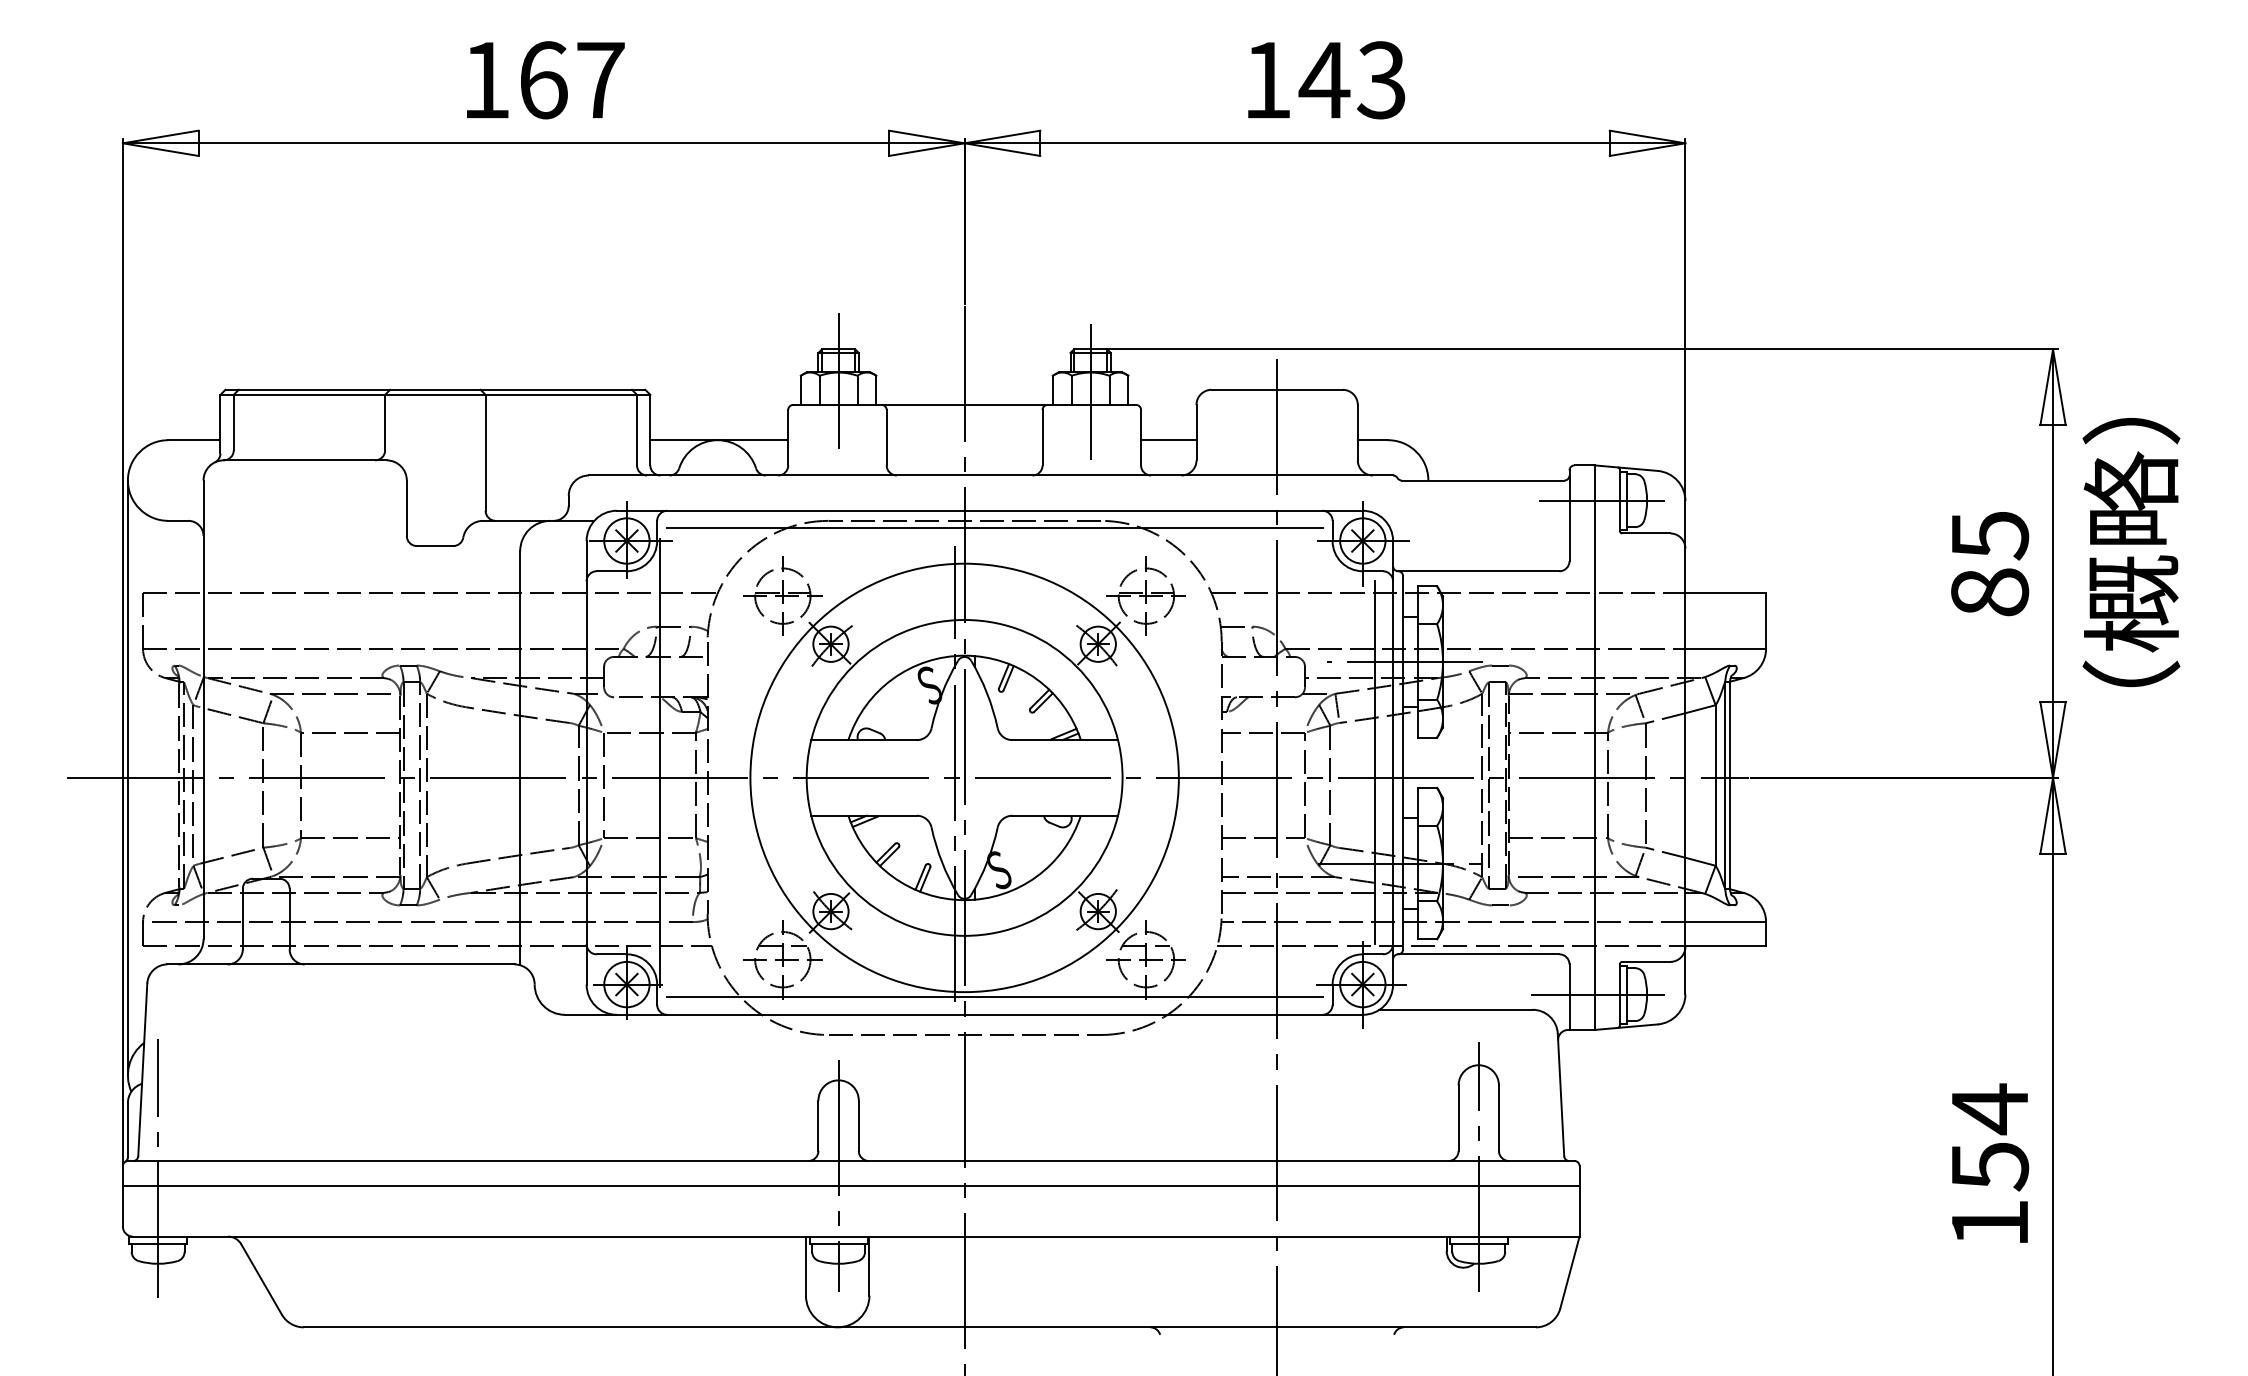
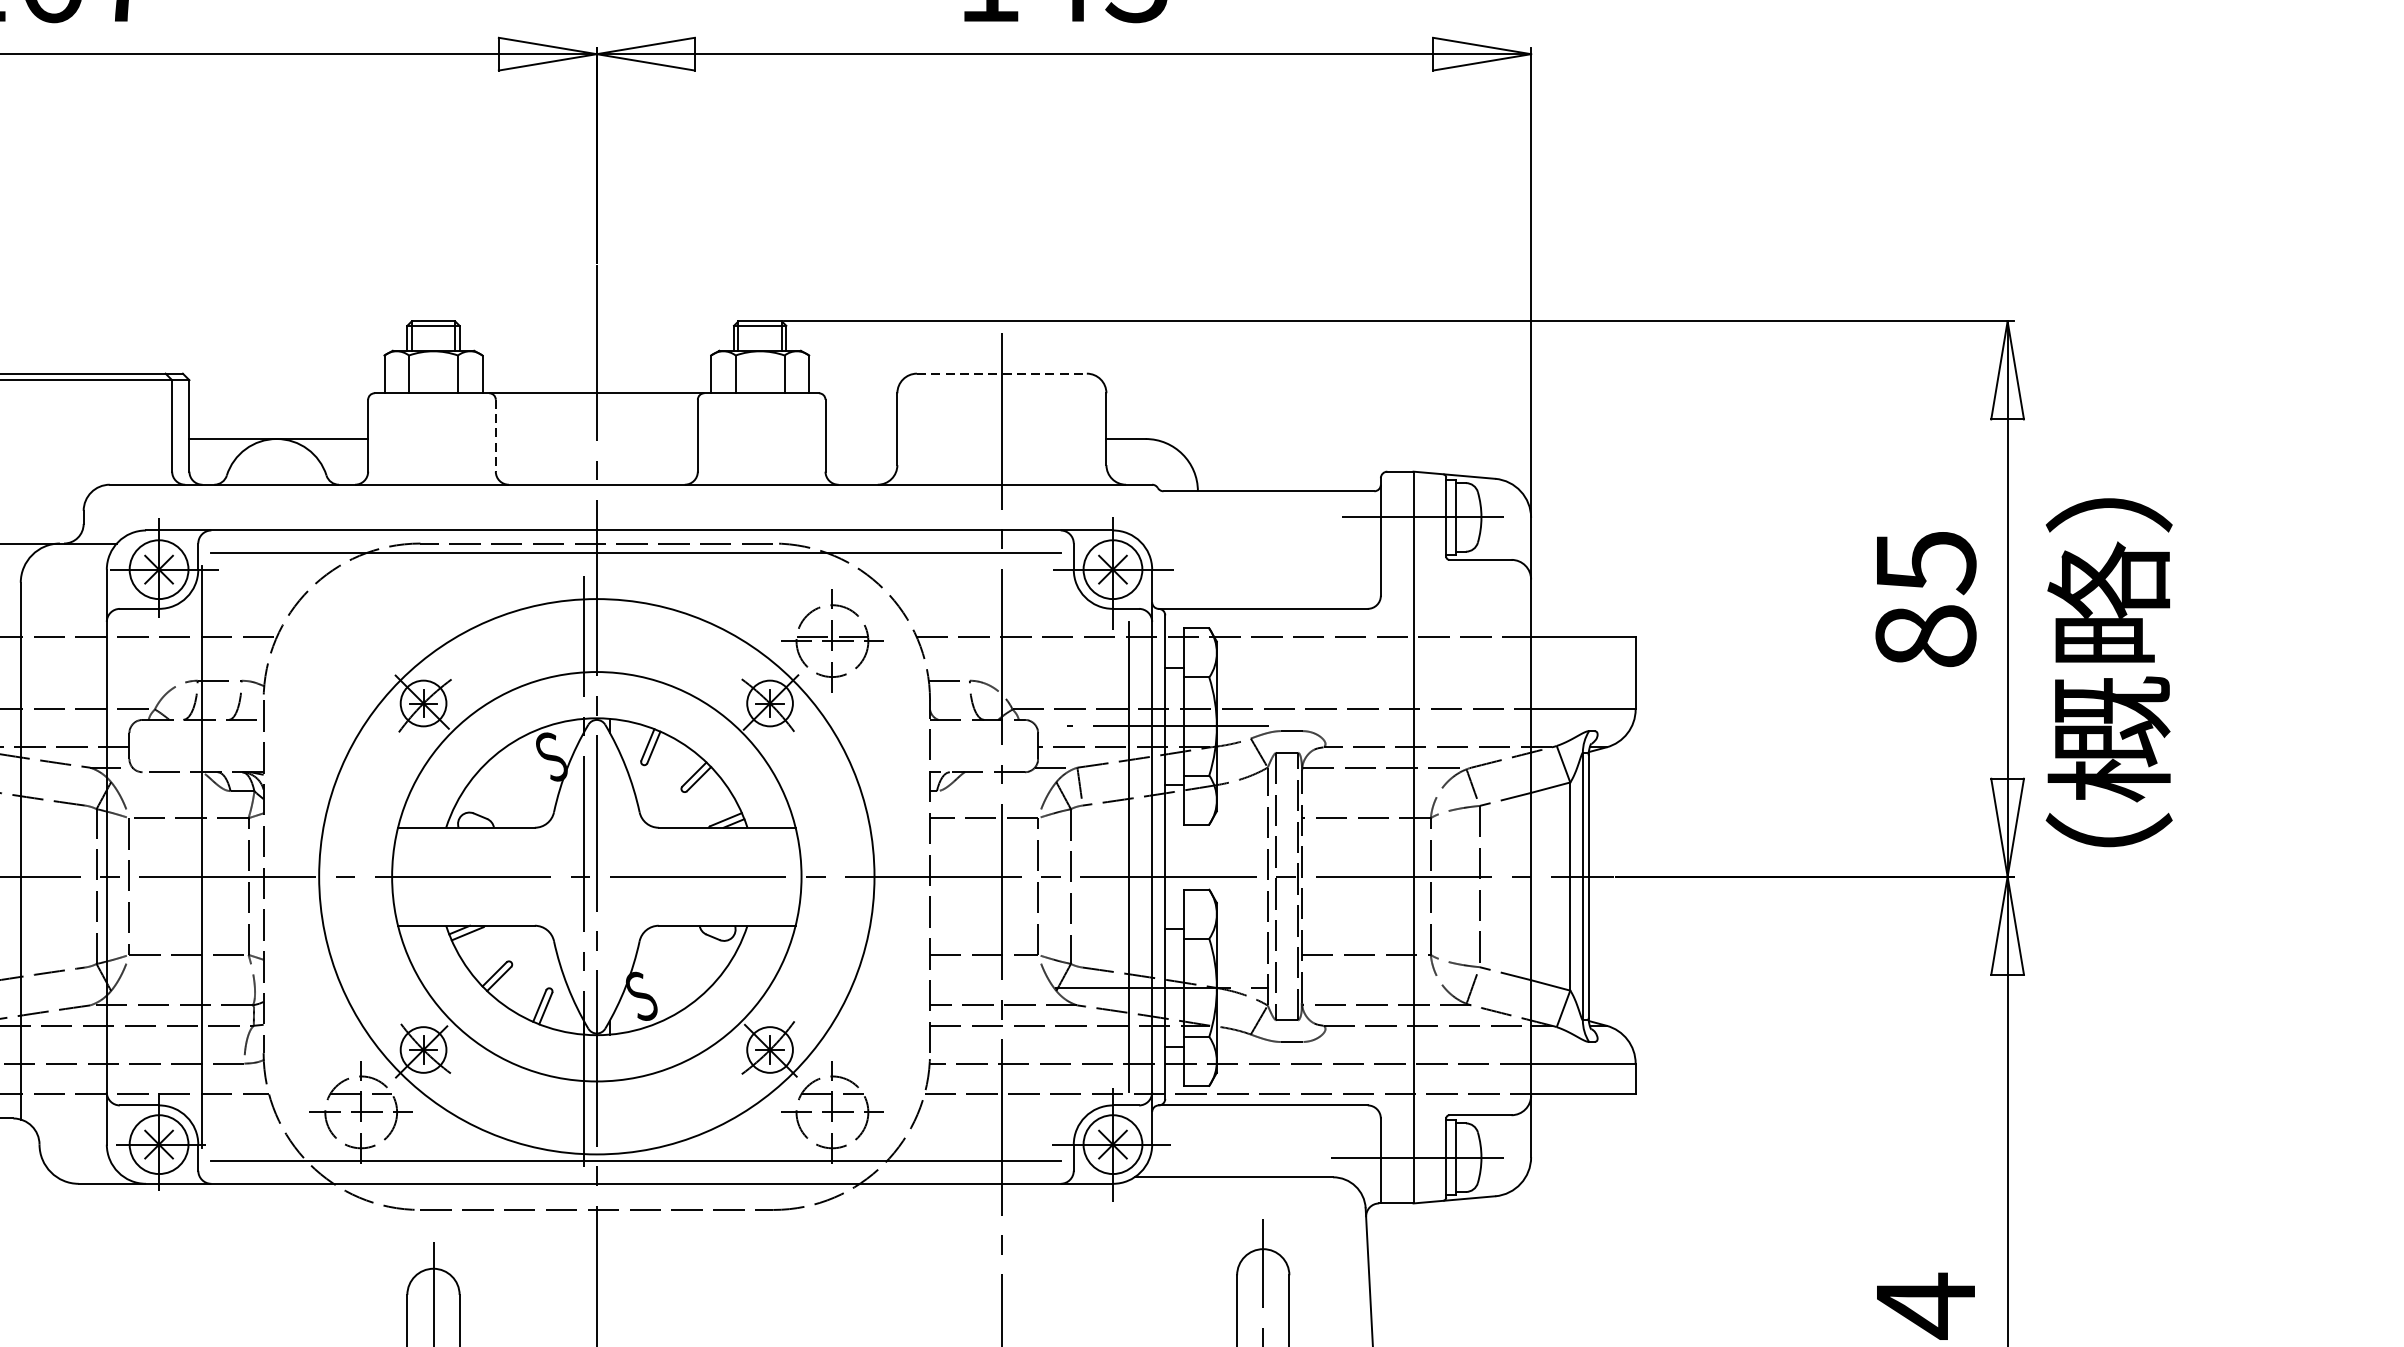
line: (838, 385) -> (433, 368), removed
line: (1090, 386) -> (759, 369), removed
line: (1277, 389) -> (1002, 373), solid -> dashed
line: (886, 437) -> (495, 435), solid -> dashed
line: (1168, 440) -> (861, 439), removed
text: (2131, 552) -> (2109, 672), moved
part: (782, 595) -> (360, 640), removed

